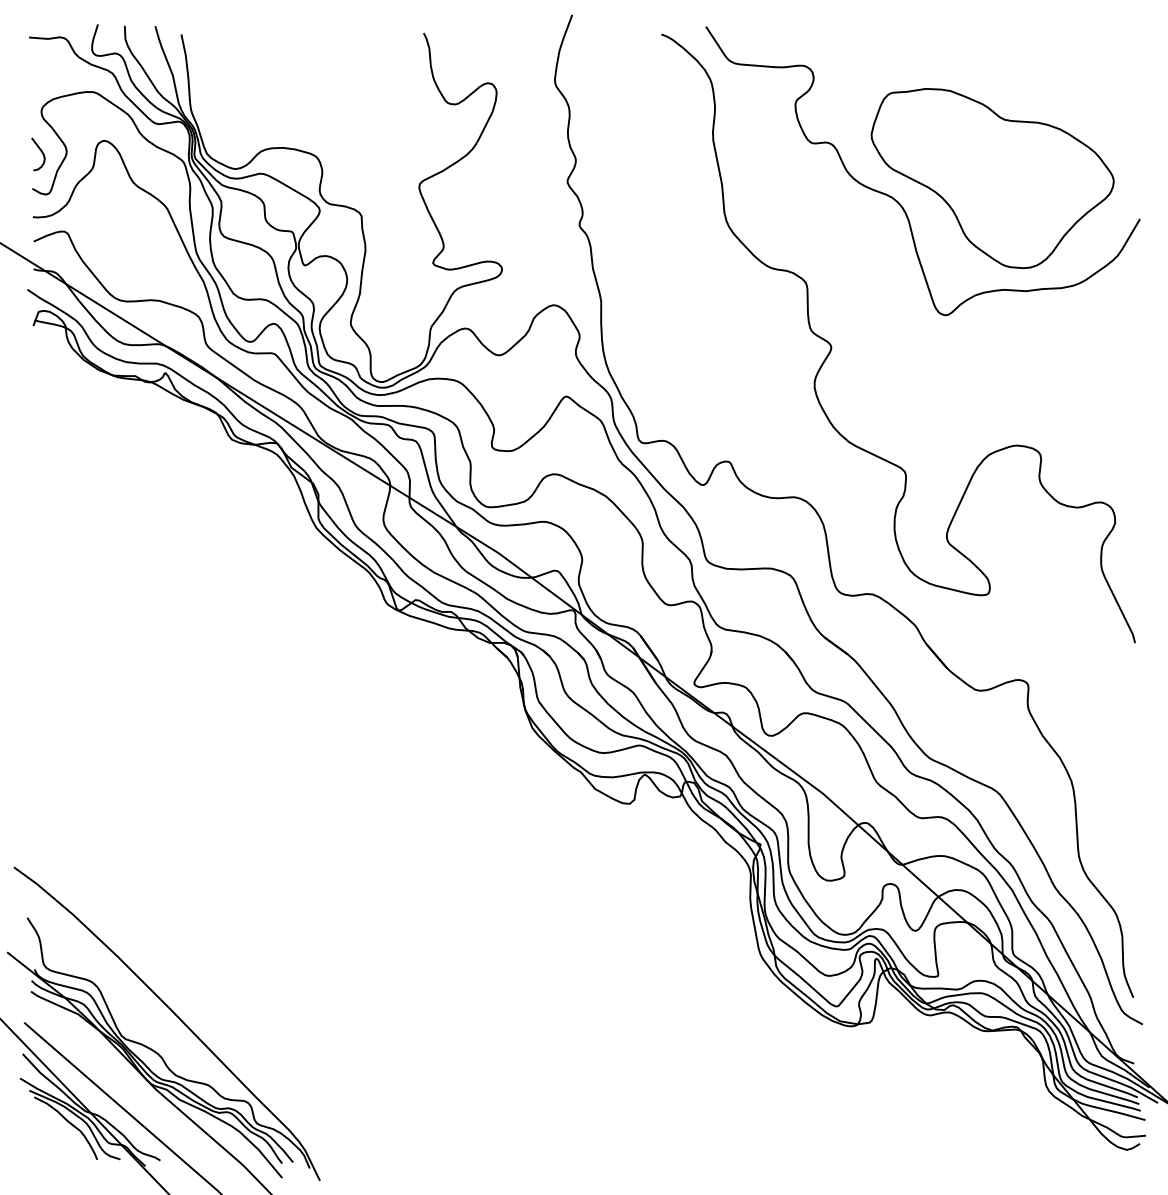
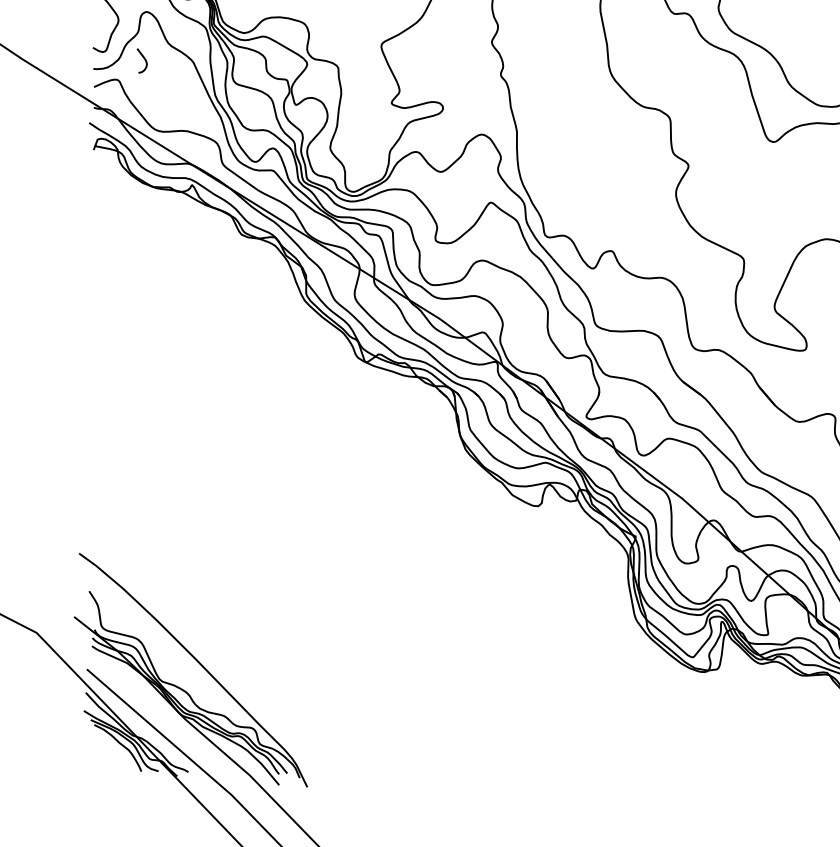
curve: (40, 151) -> (143, 58), moved

